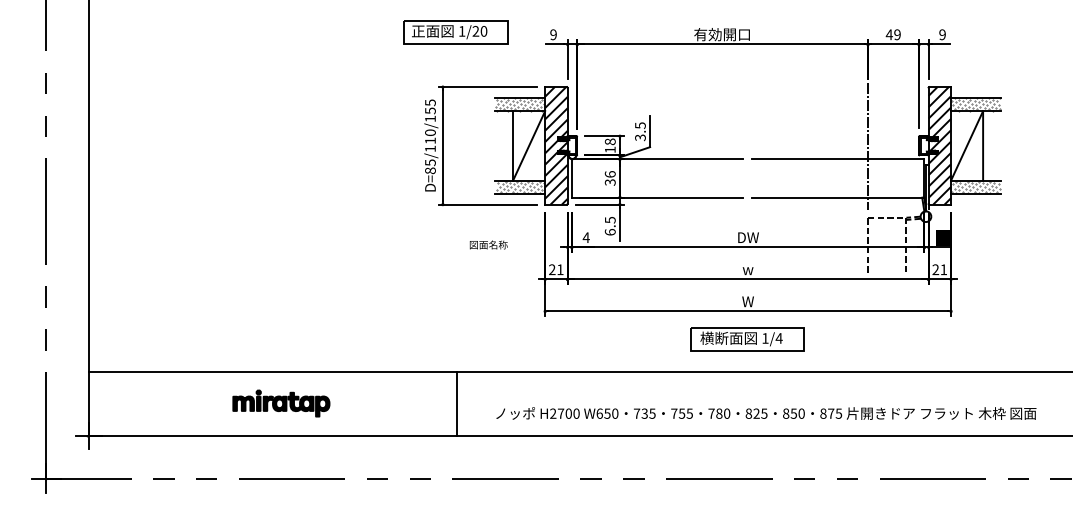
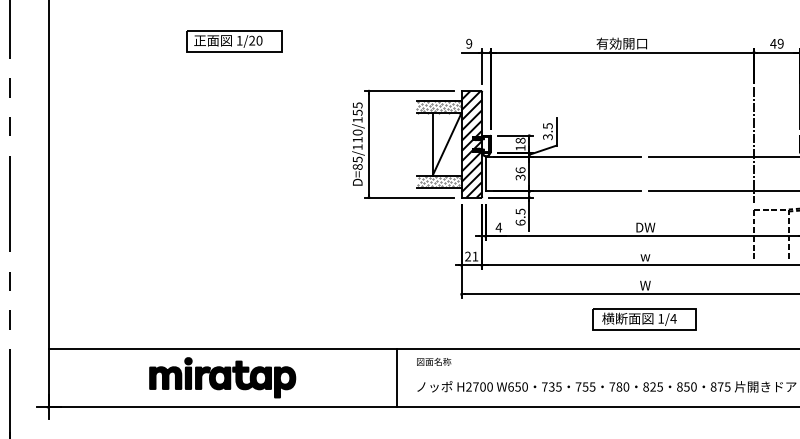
part: (455, 32) -> (233, 41), moved
text: (488, 244) -> (433, 361), moved
part: (281, 403) -> (222, 377), size x1.67
line: (456, 403) -> (396, 377), moved

